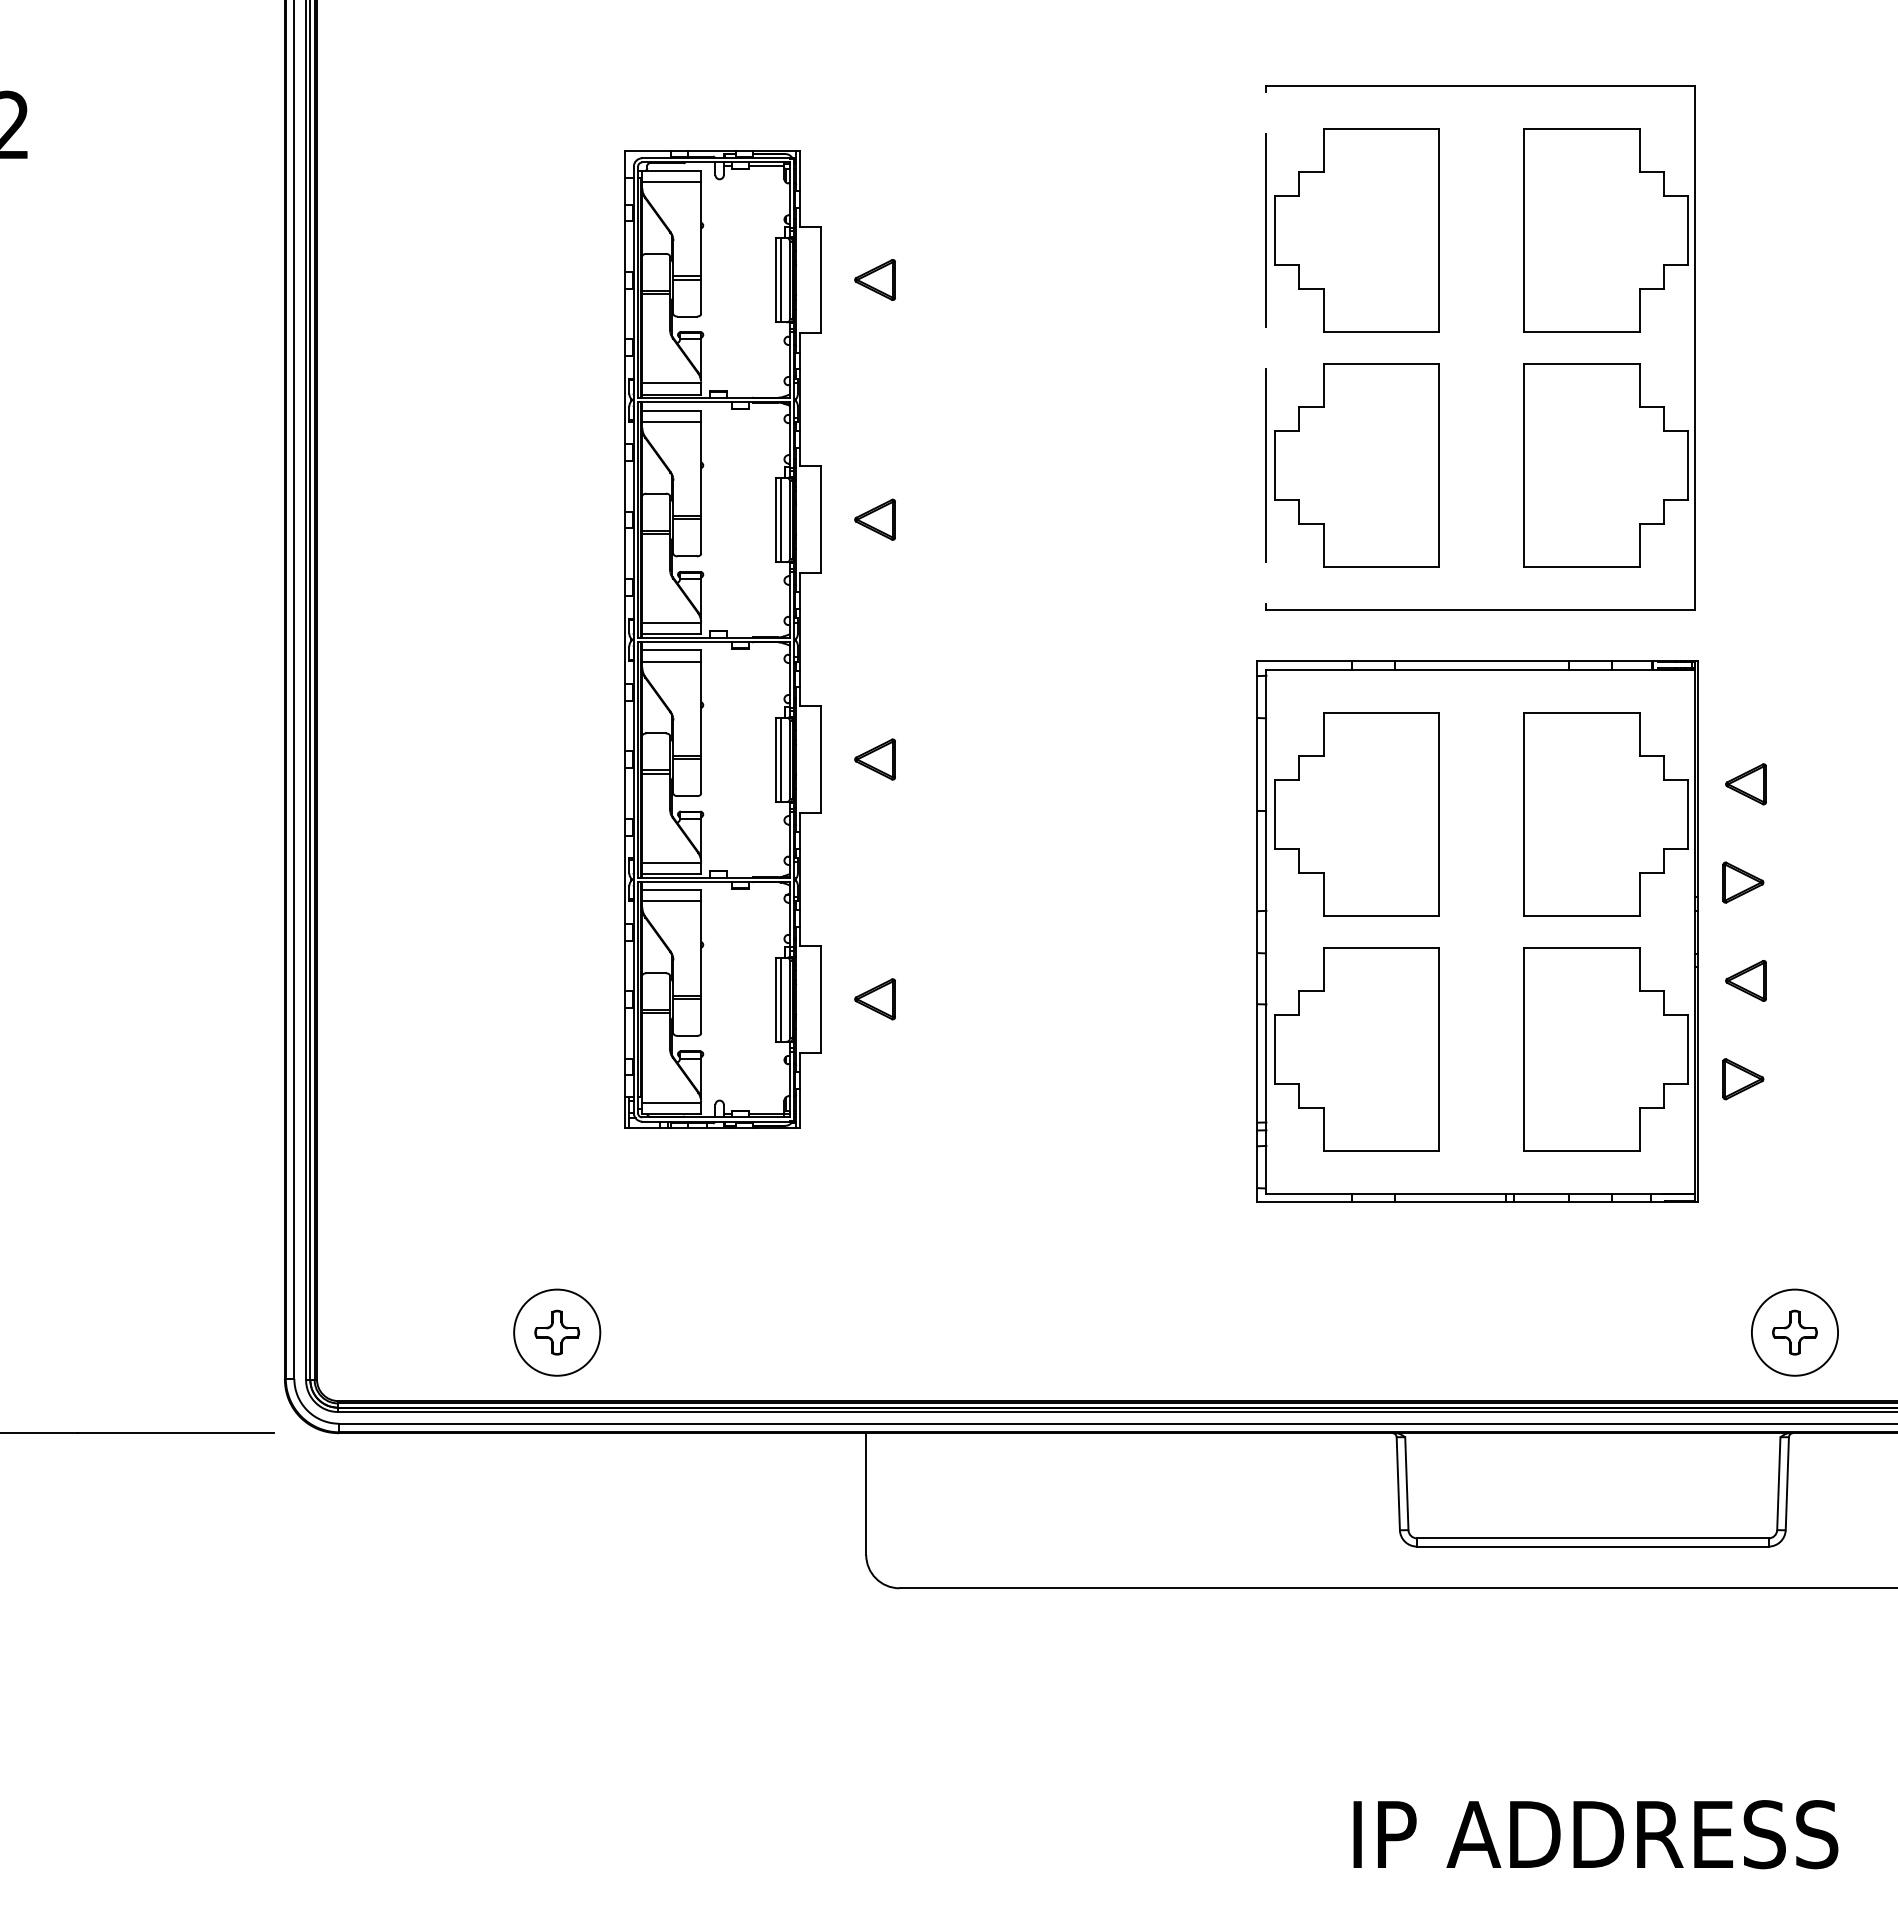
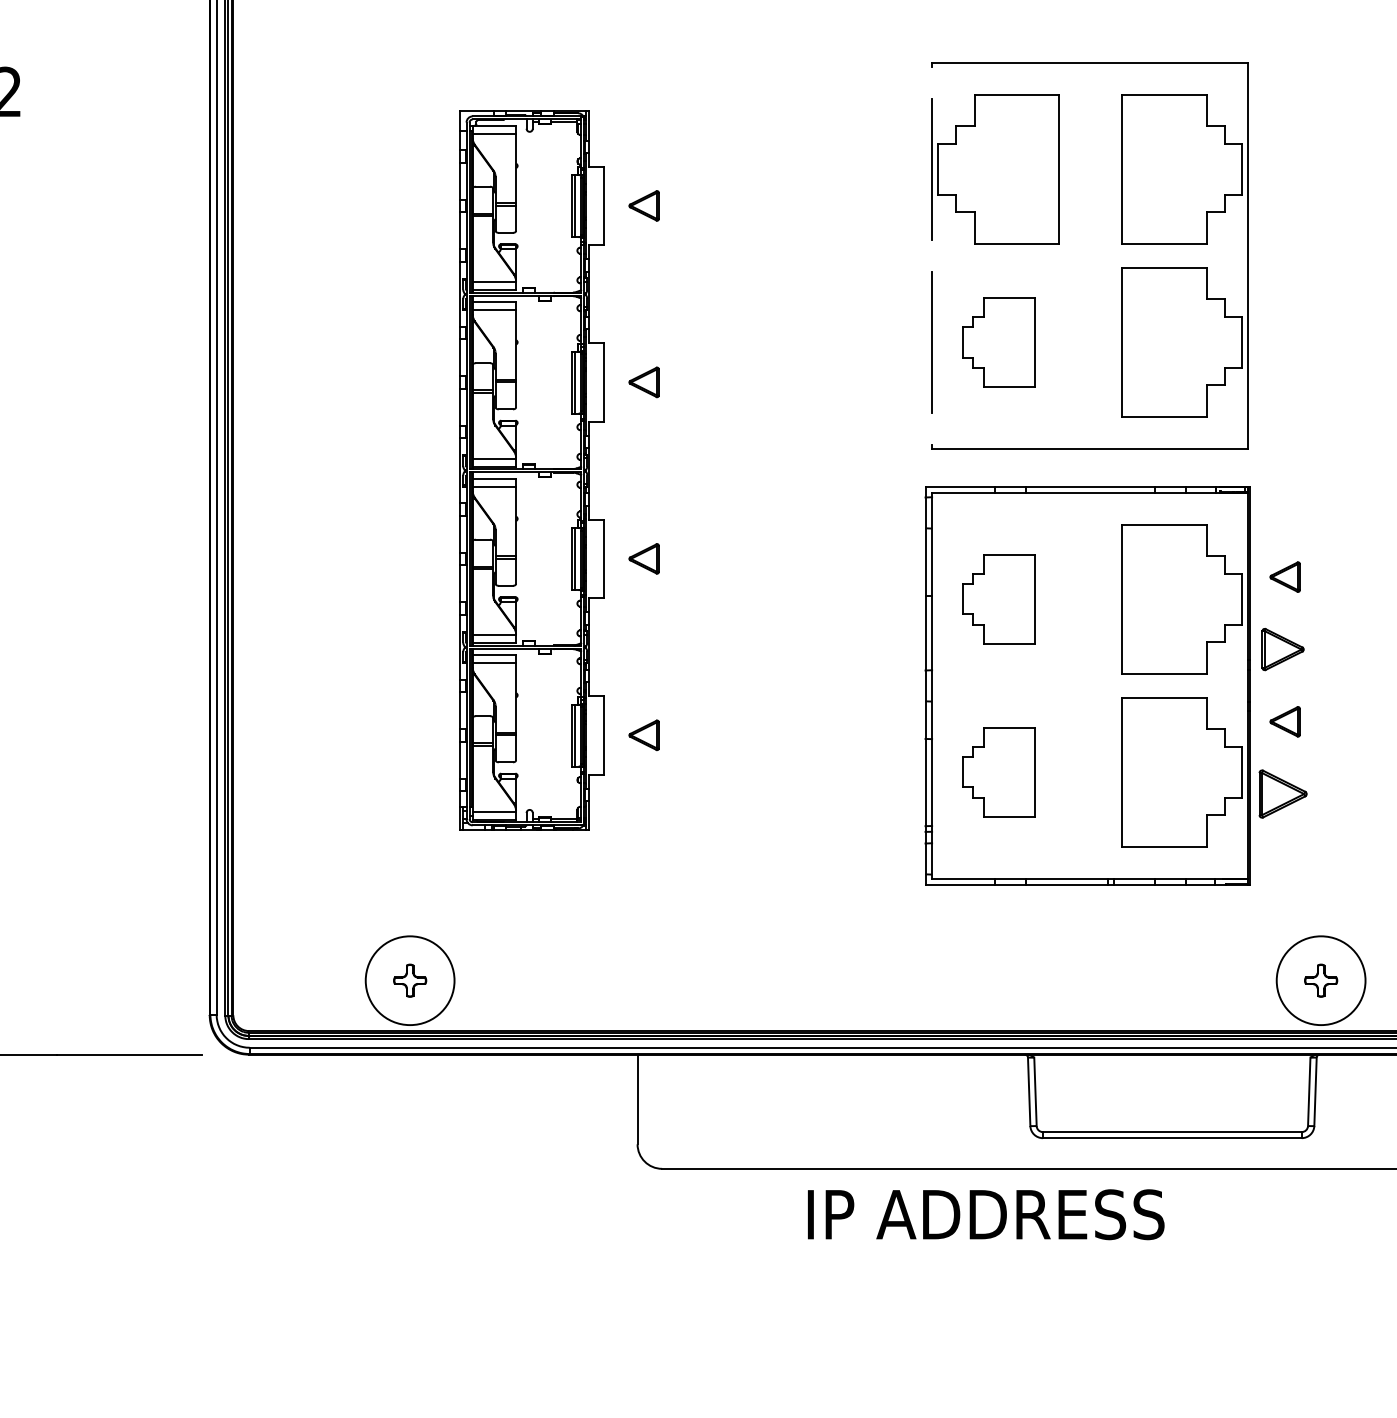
part: (1356, 465) -> (998, 342), size x0.6
part: (1356, 814) -> (998, 599), size x0.6
part: (1743, 882) -> (1283, 649), size x1.4
part: (1356, 1049) -> (998, 772), size x0.6
part: (1743, 1079) -> (1283, 794), size x1.6
circle: (557, 1332) -> (410, 980), size x1.4
circle: (1794, 1332) -> (1320, 980), size x1.4
text: (1595, 1834) -> (985, 1214), moved

